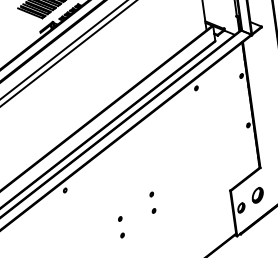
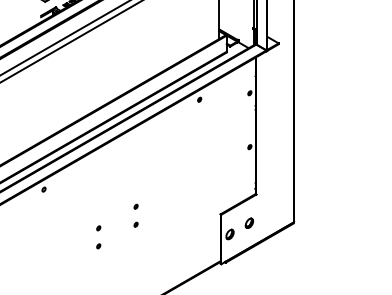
part: (257, 194) -> (249, 222), size x0.62

